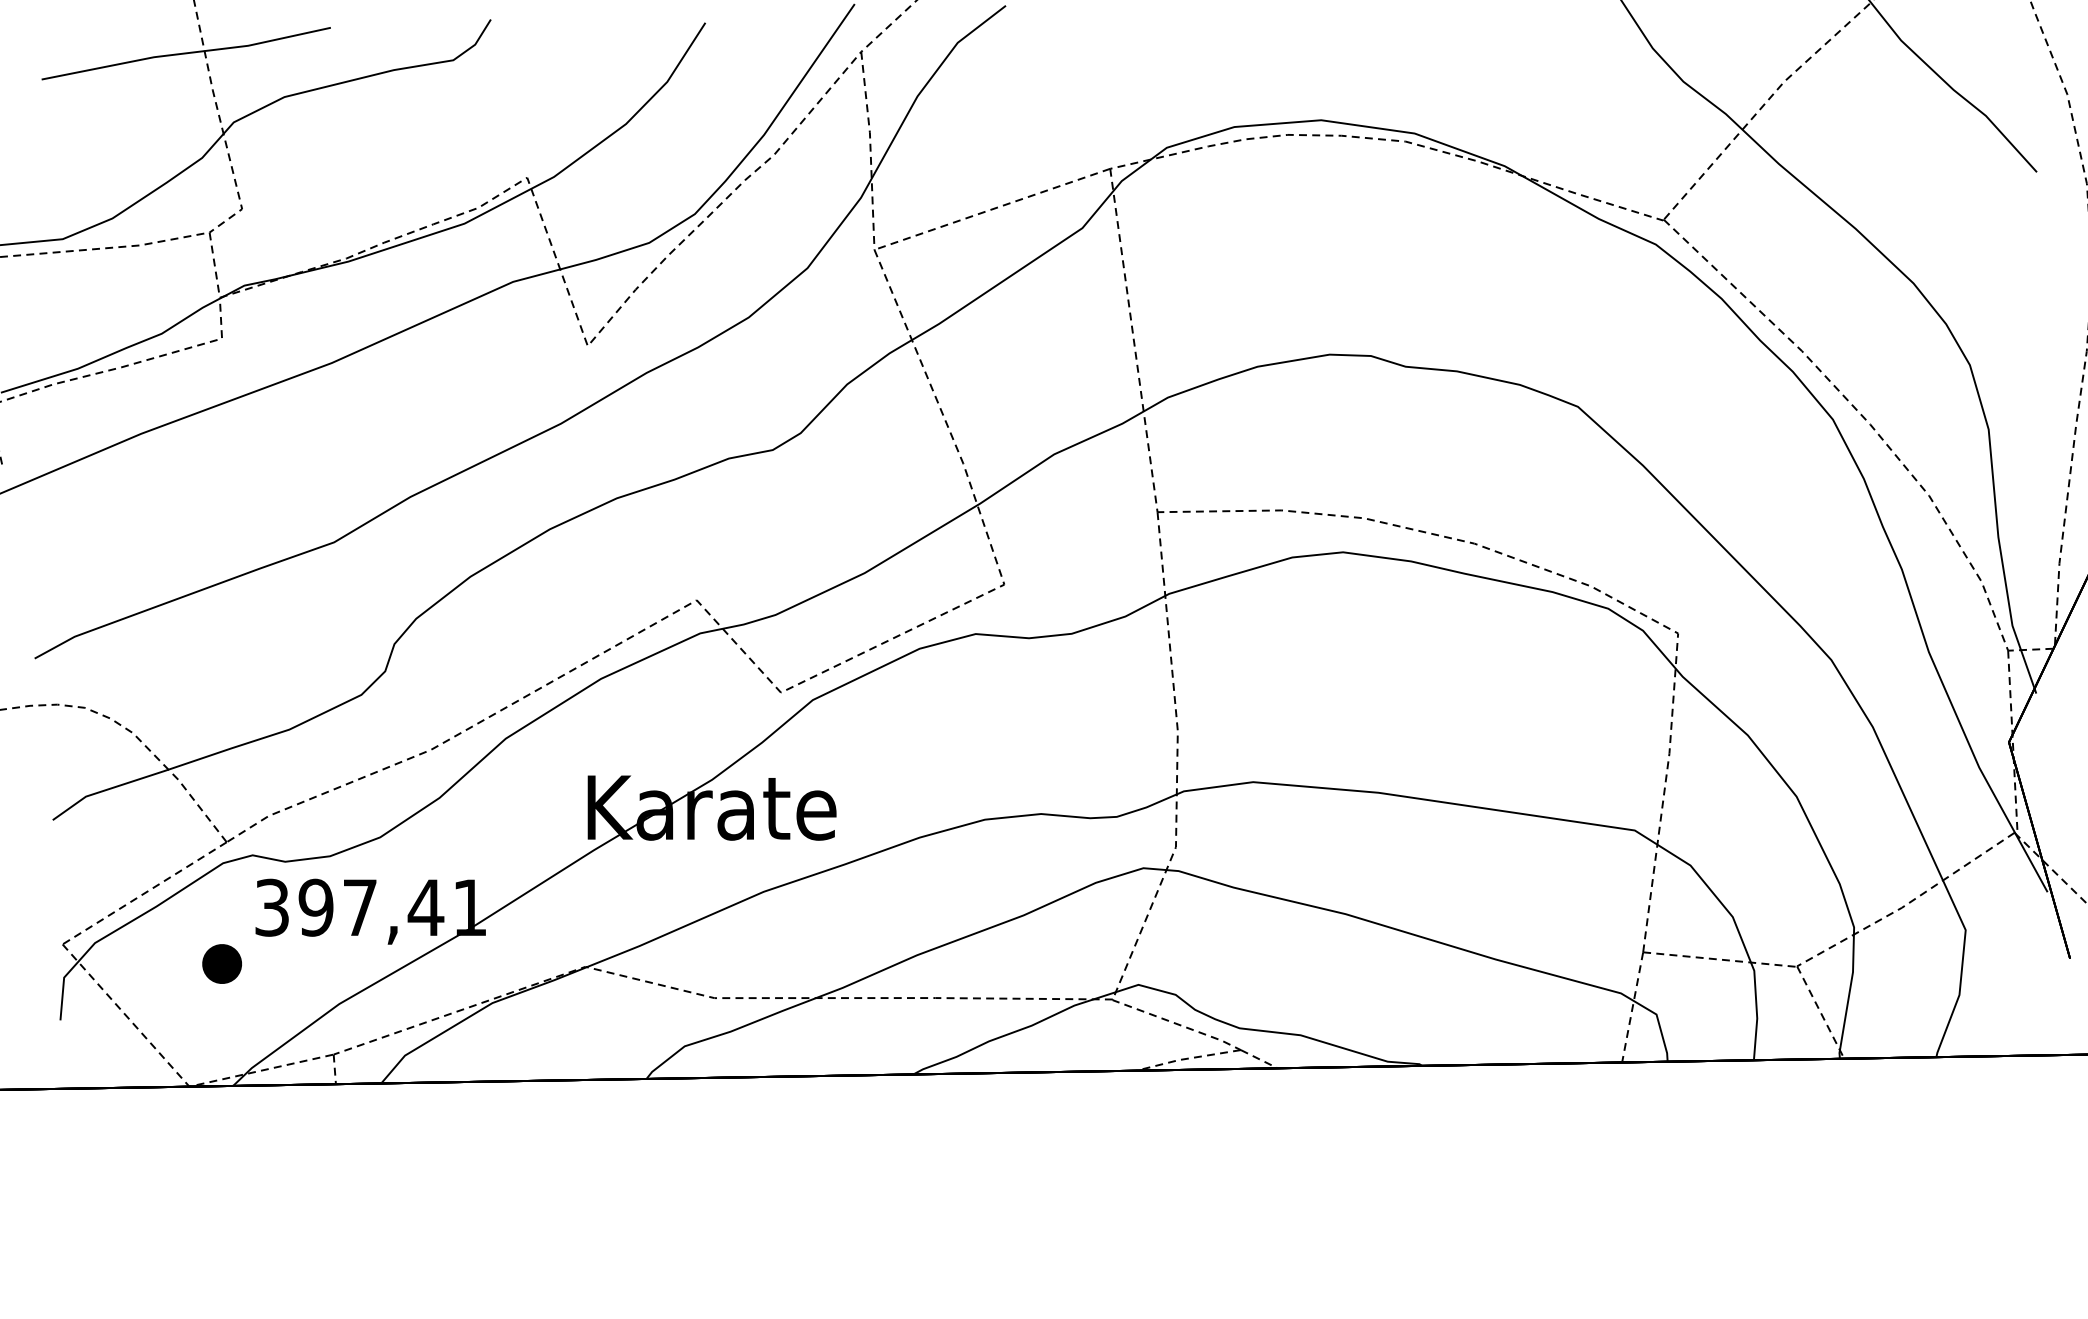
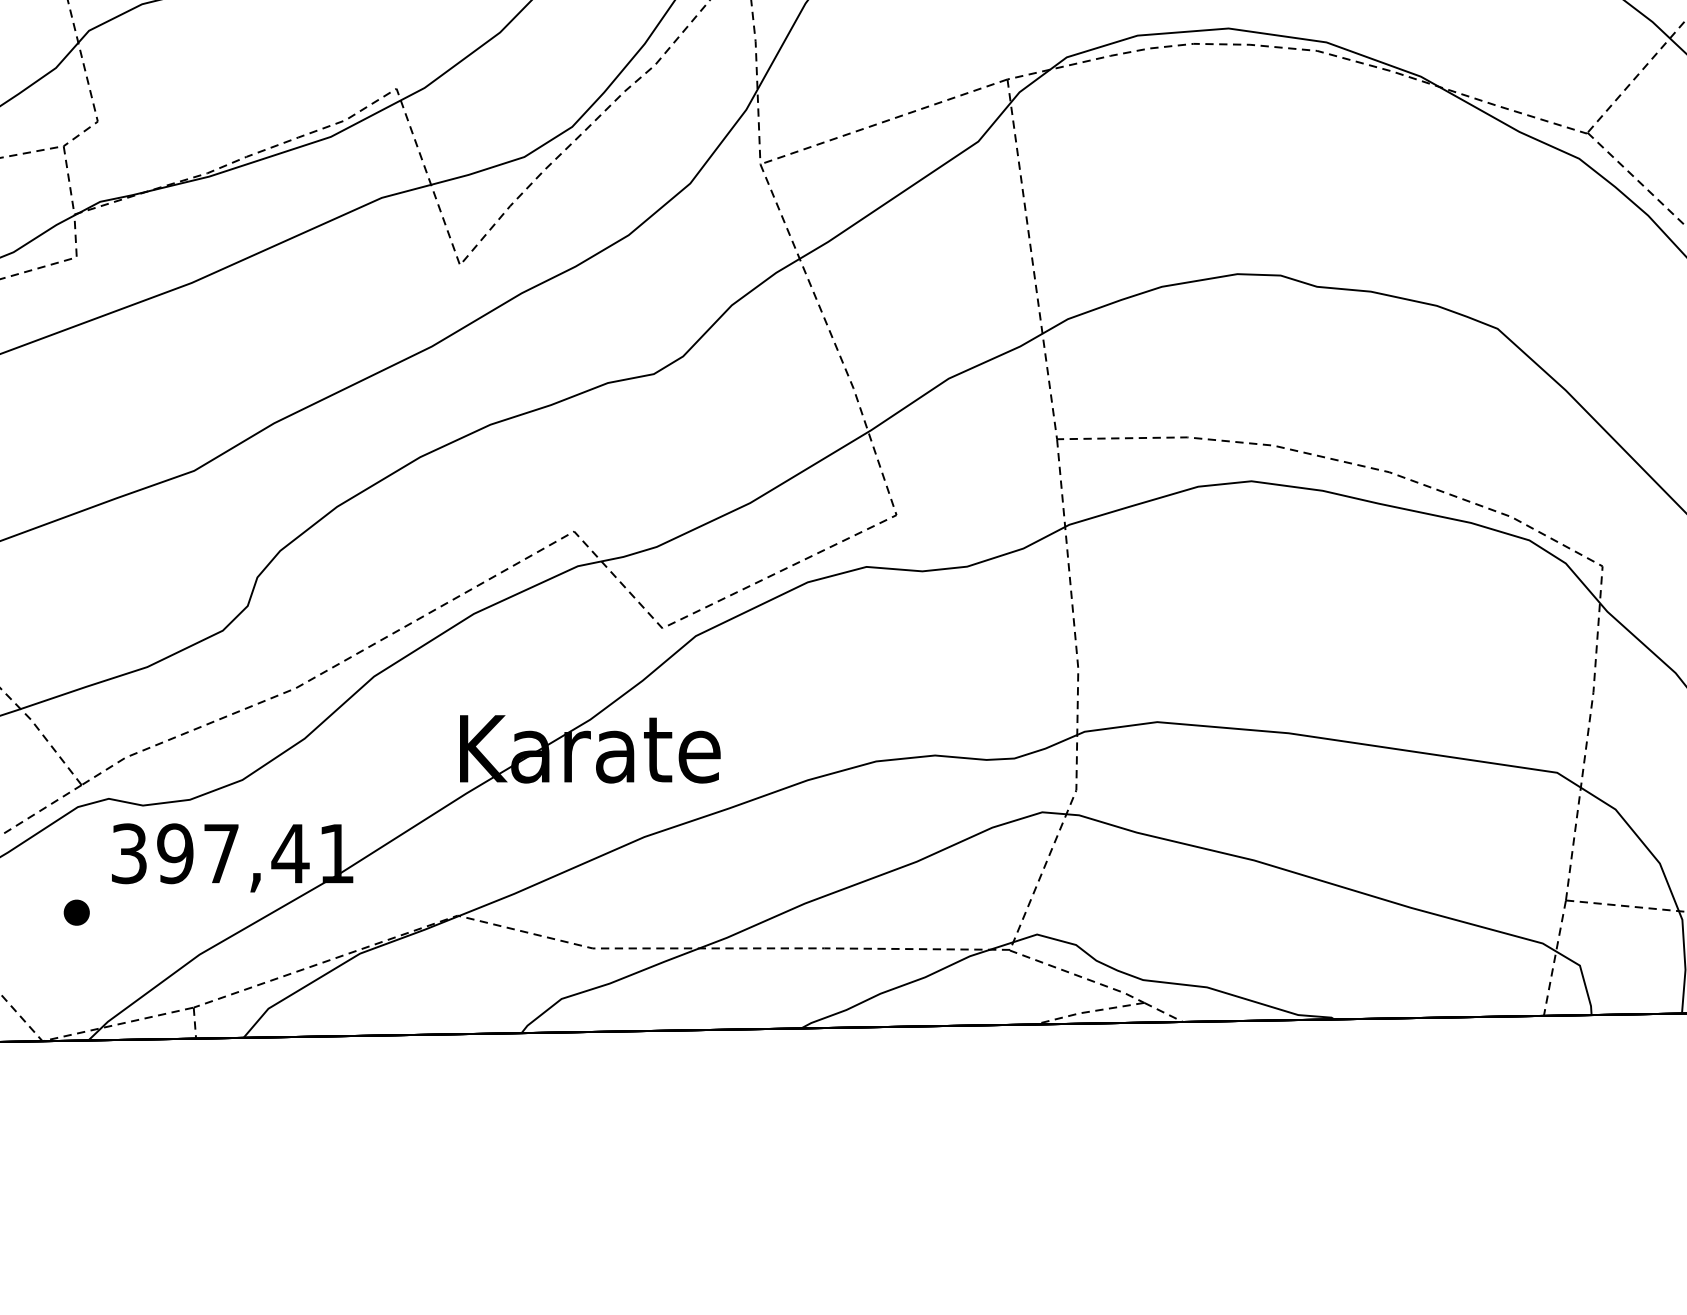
part: (221, 963) -> (76, 912), size x0.62

